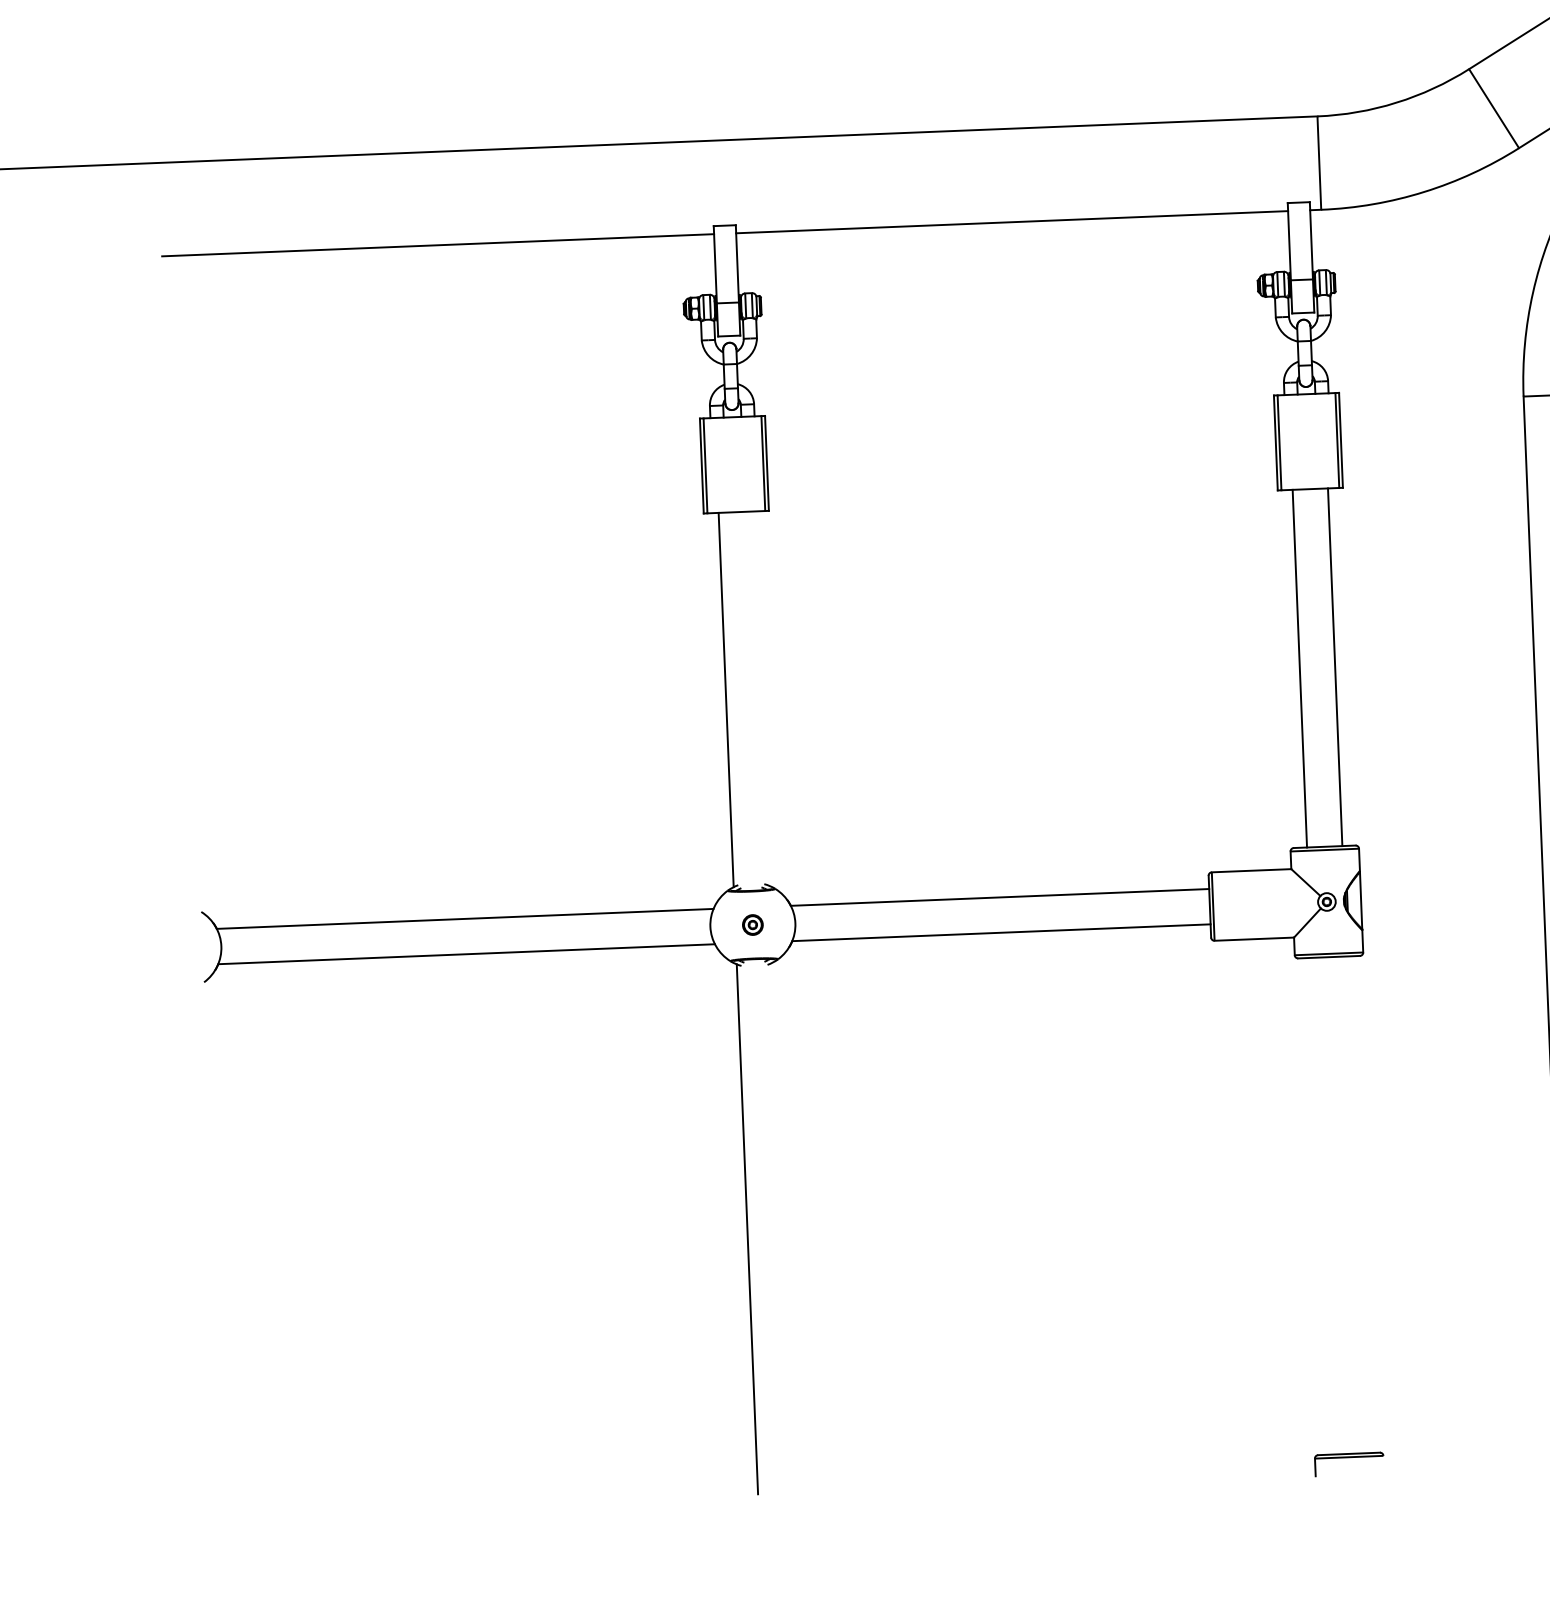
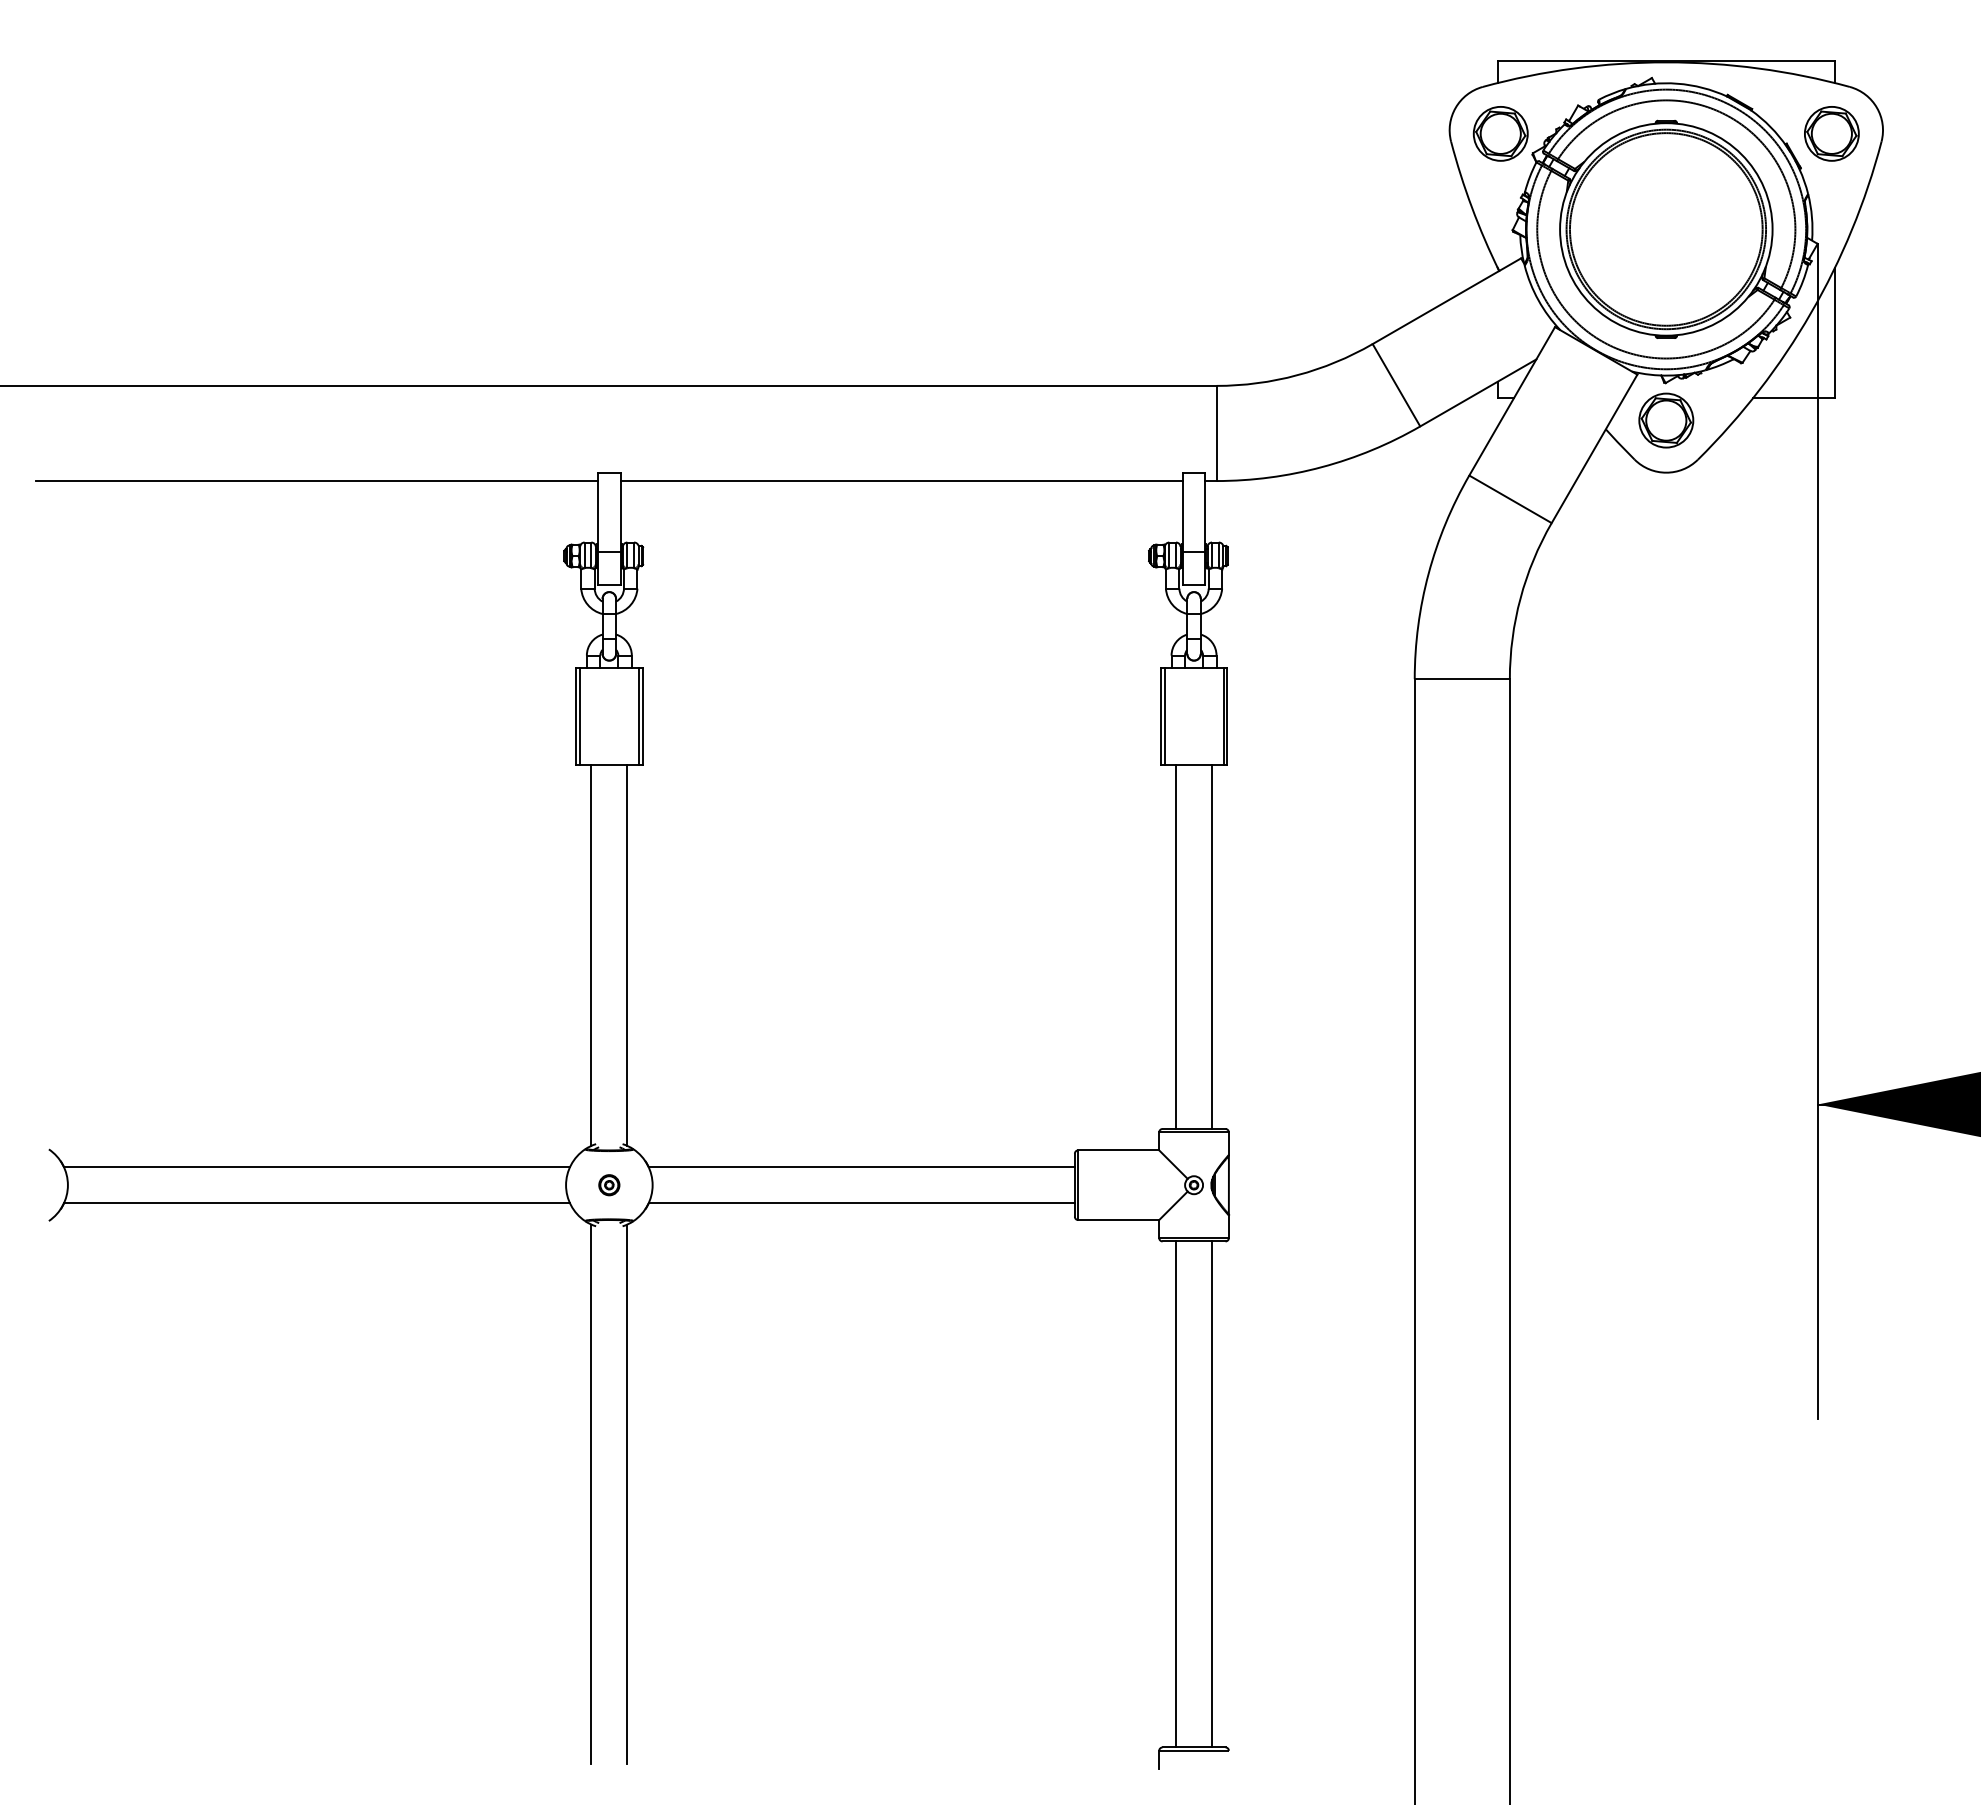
line: (761, 697) -> (627, 954), added
line: (1357, 1204) -> (1212, 1494), added
line: (1321, 1206) -> (1176, 1494), added
line: (782, 1227) -> (627, 1494), added

